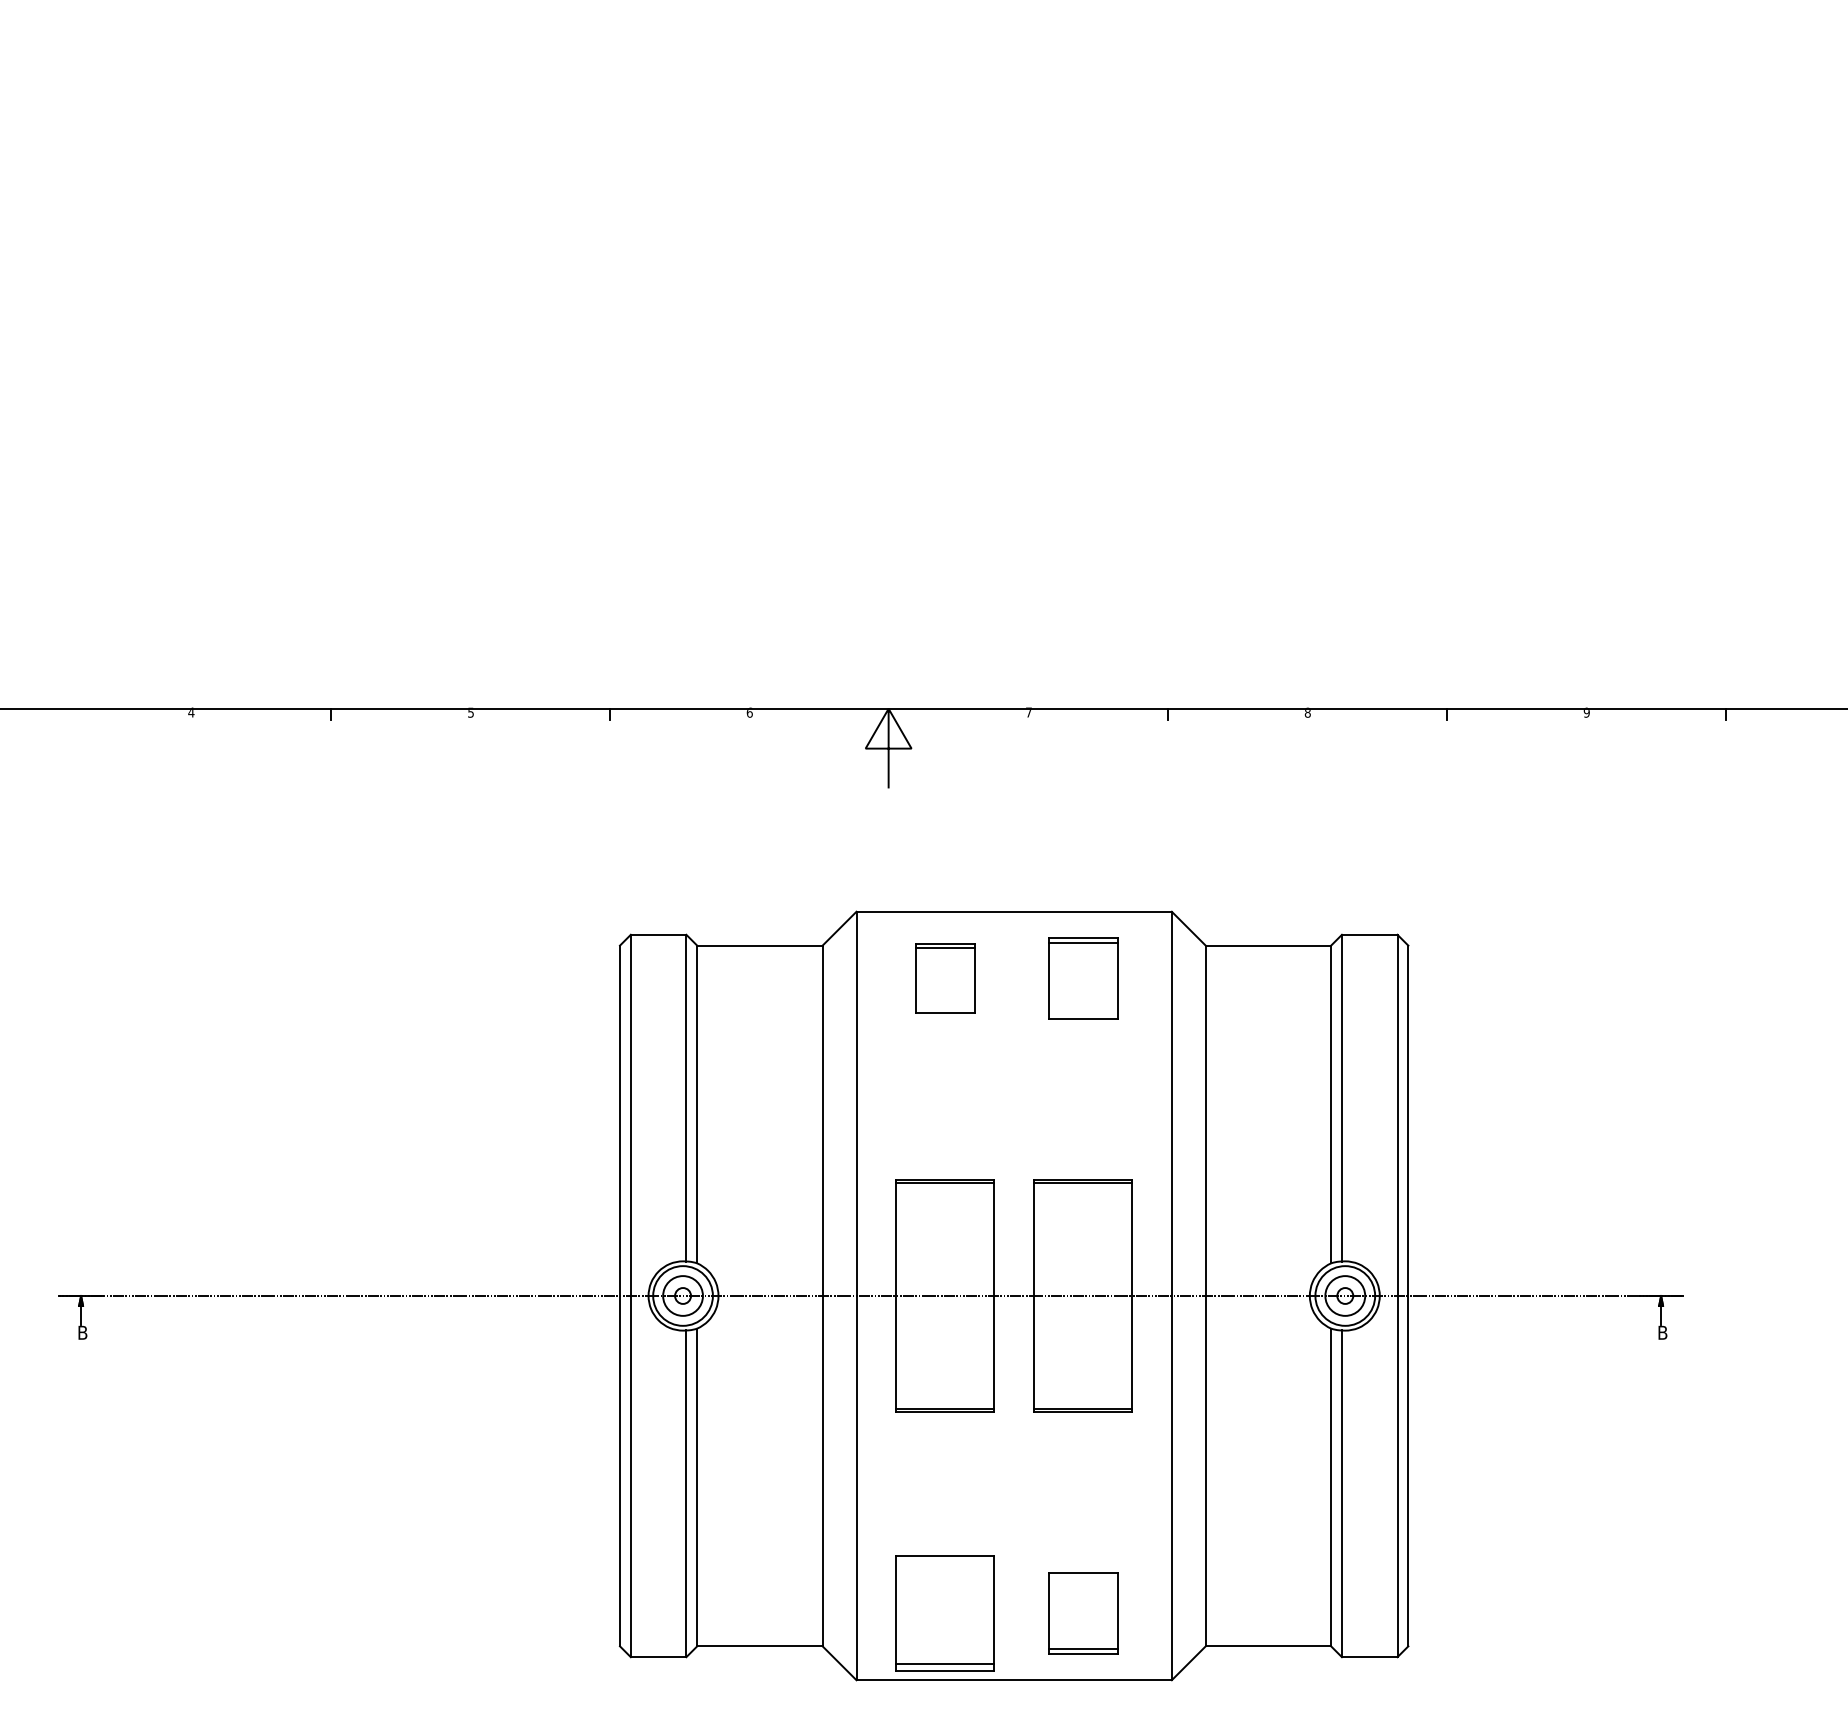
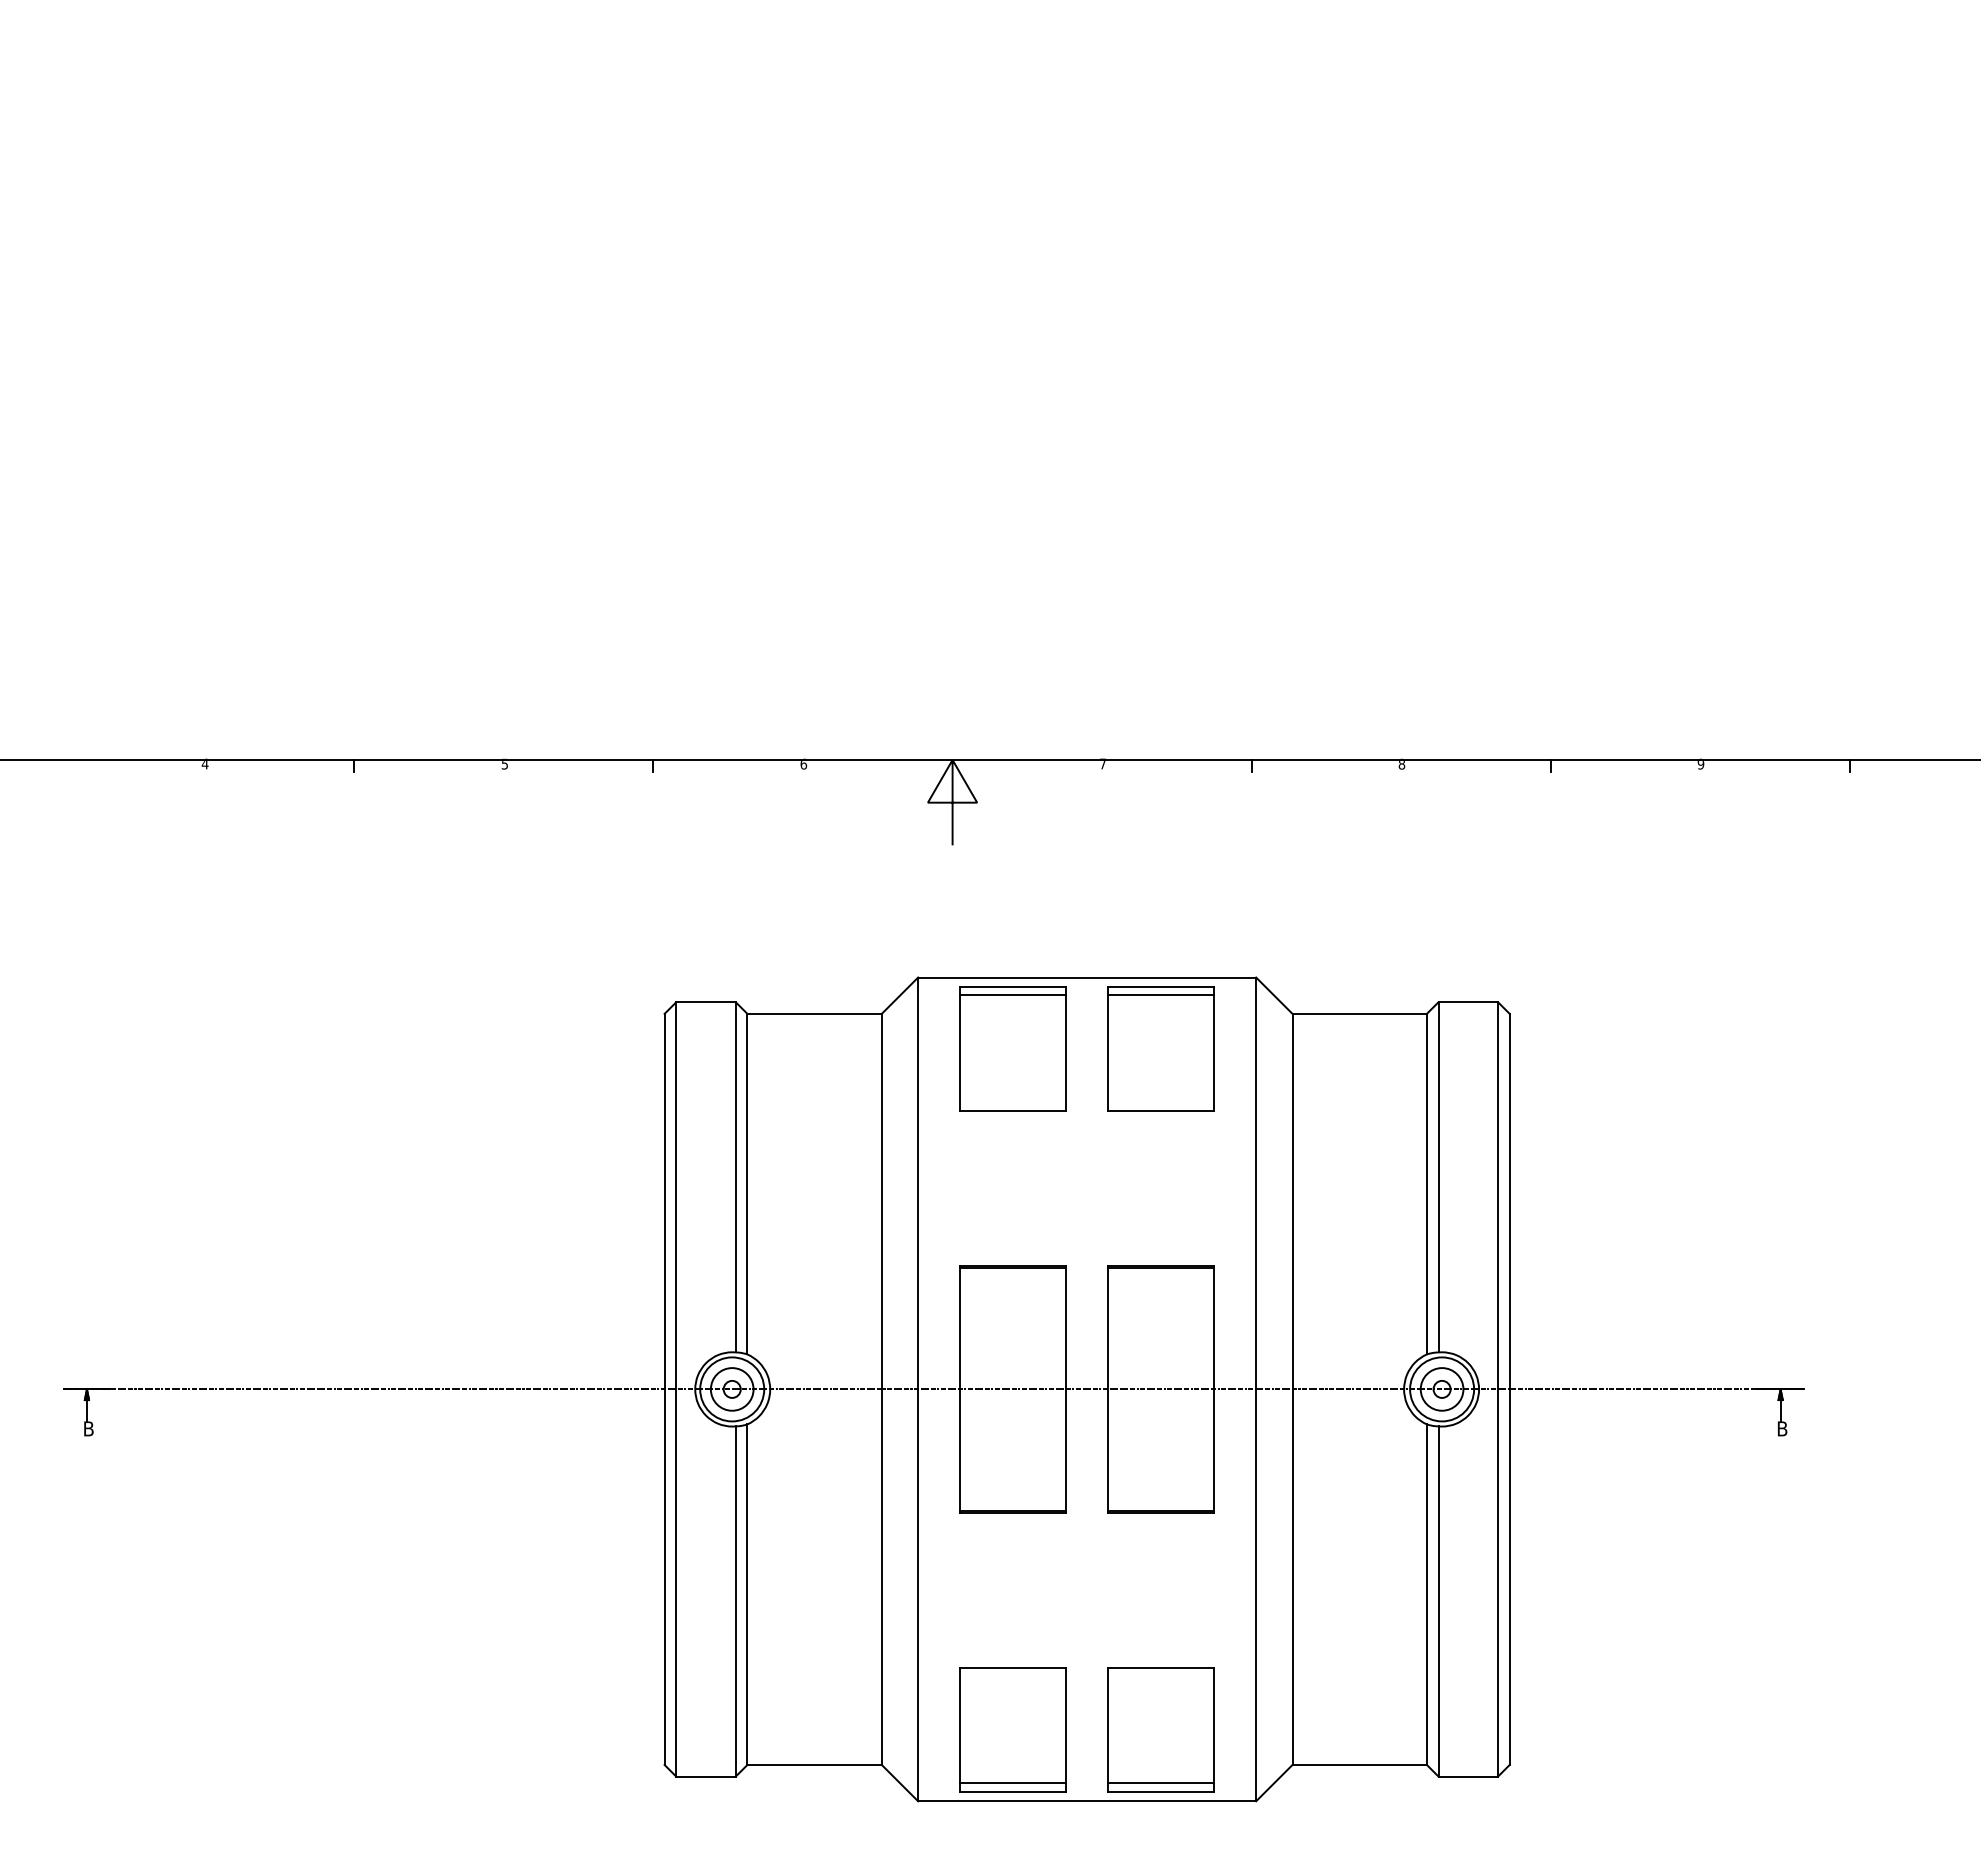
part: (944, 977) -> (1012, 1048), size x1.67
part: (1082, 977) -> (1160, 1048), size x1.43
part: (1082, 1613) -> (1160, 1729), size x1.43

